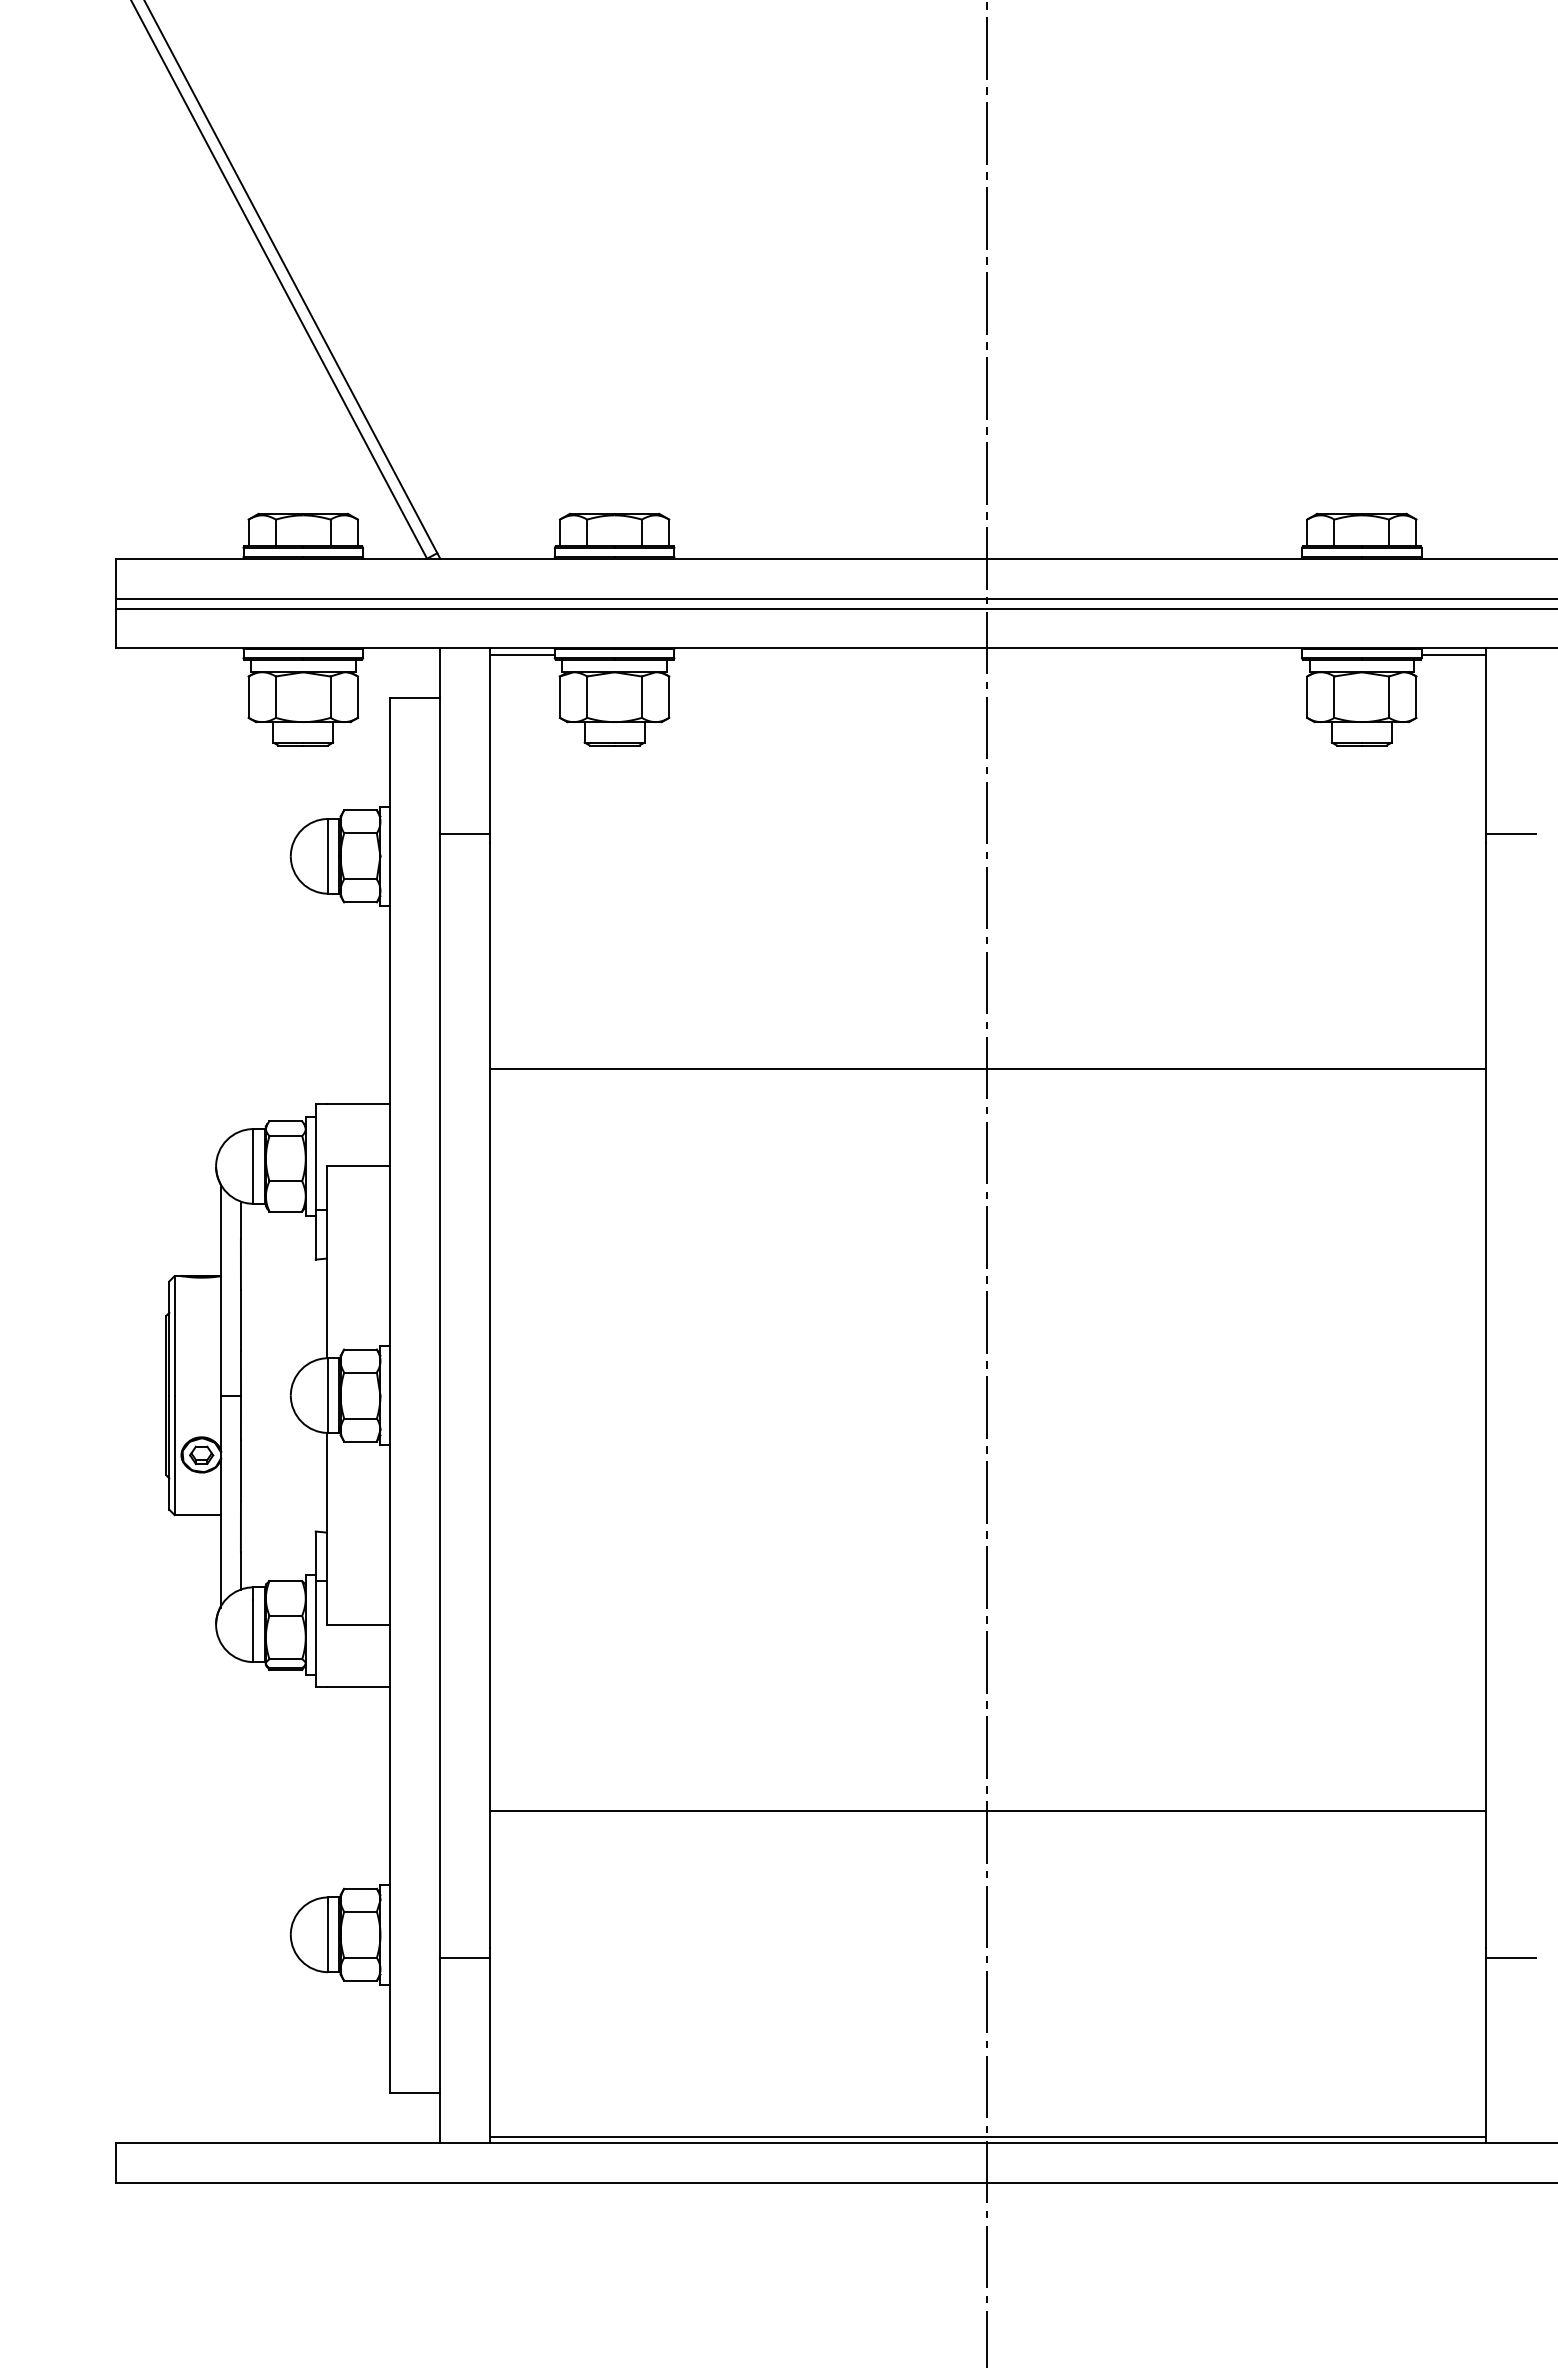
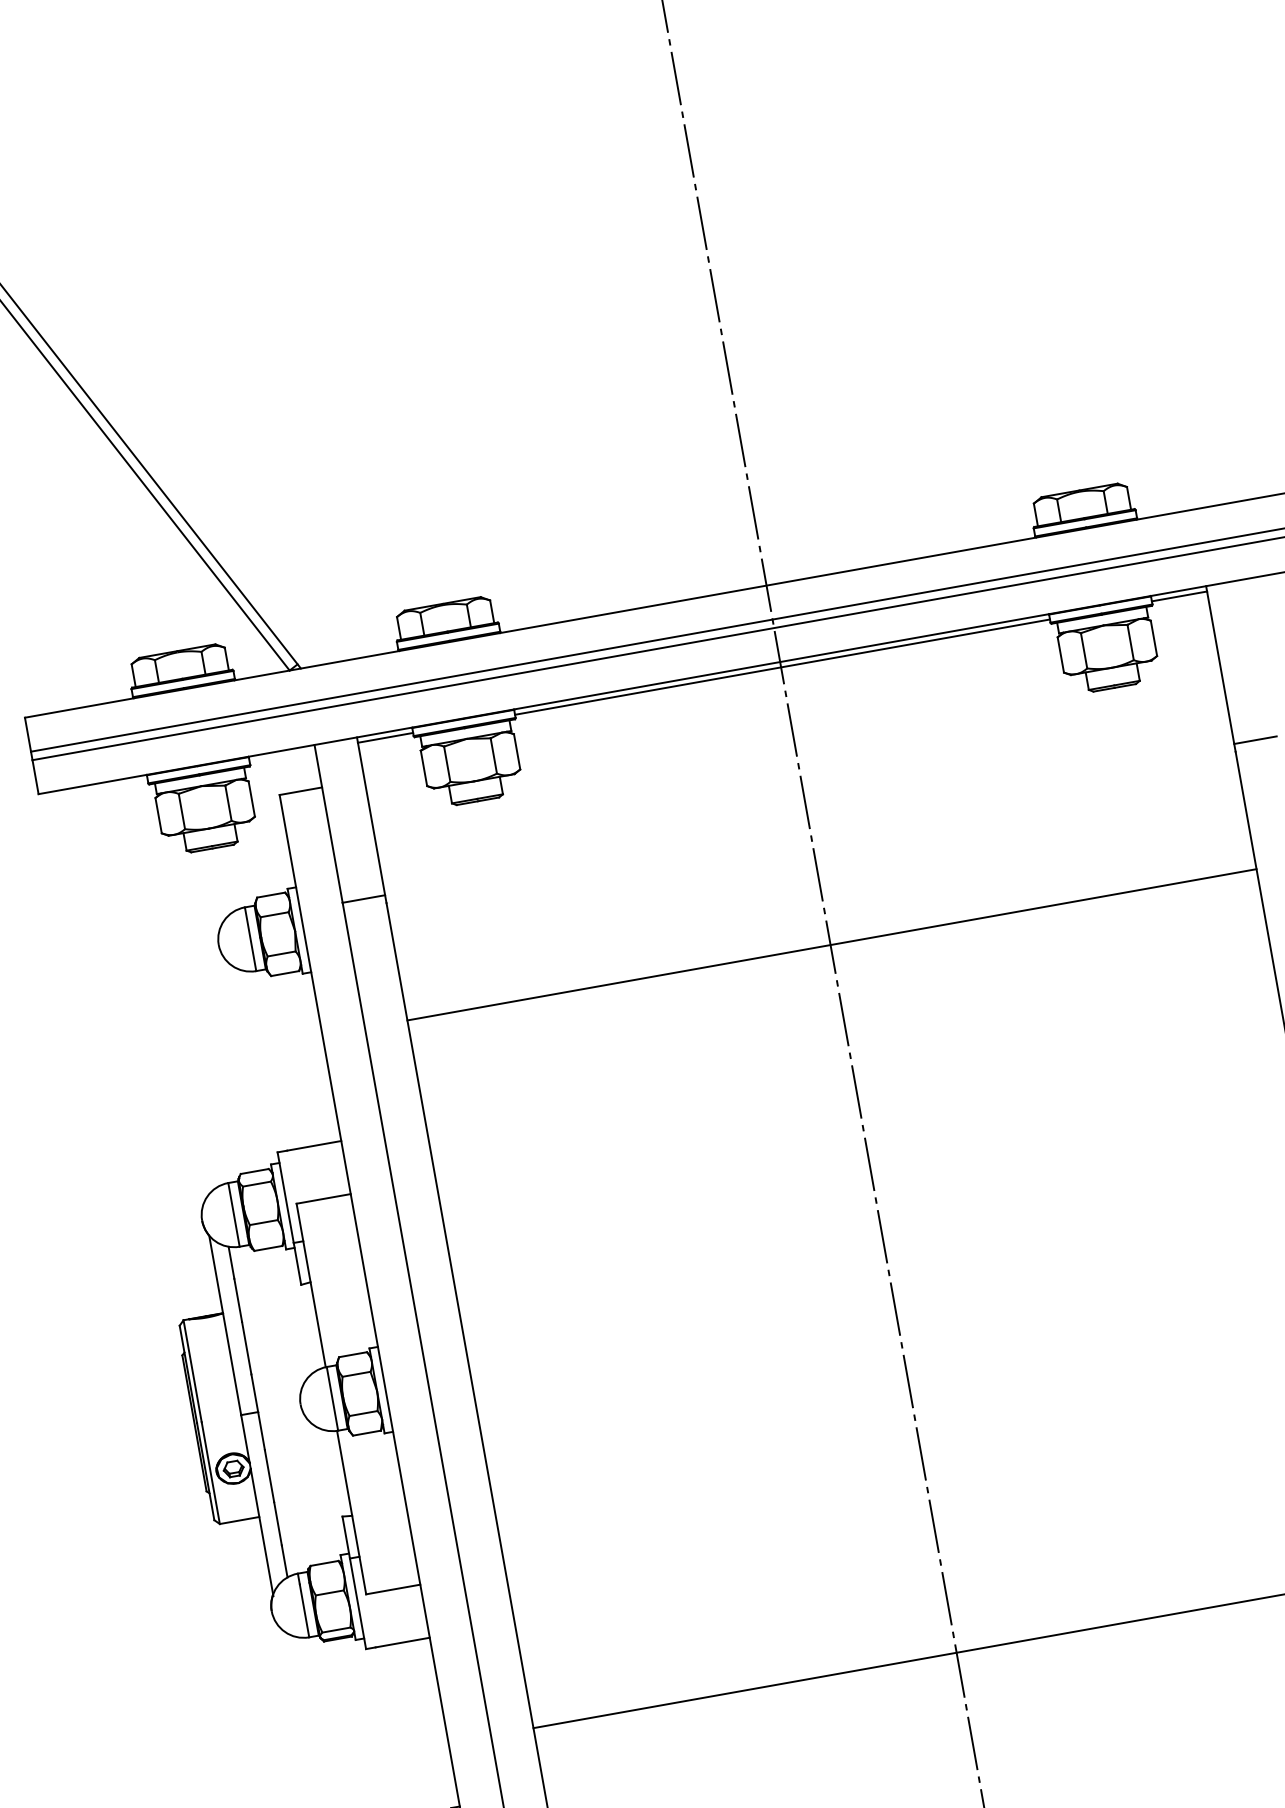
line: (988, 654) -> (782, 666), added
line: (988, 1069) -> (832, 944), moved

